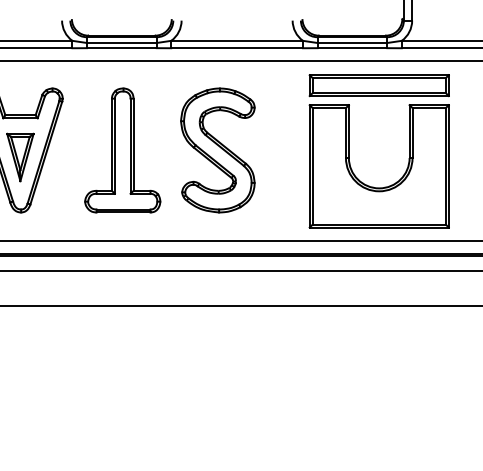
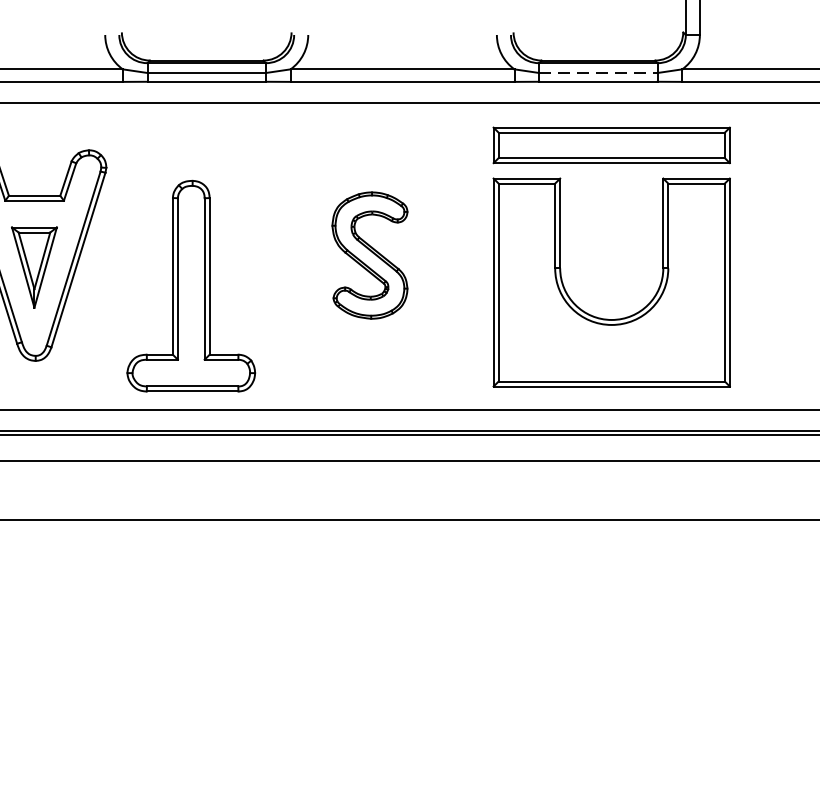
line: (352, 43) -> (598, 73), solid -> dashed
part: (122, 150) -> (190, 286), moved
part: (217, 150) -> (369, 255), size x0.6
part: (349, 151) -> (561, 257), moved

